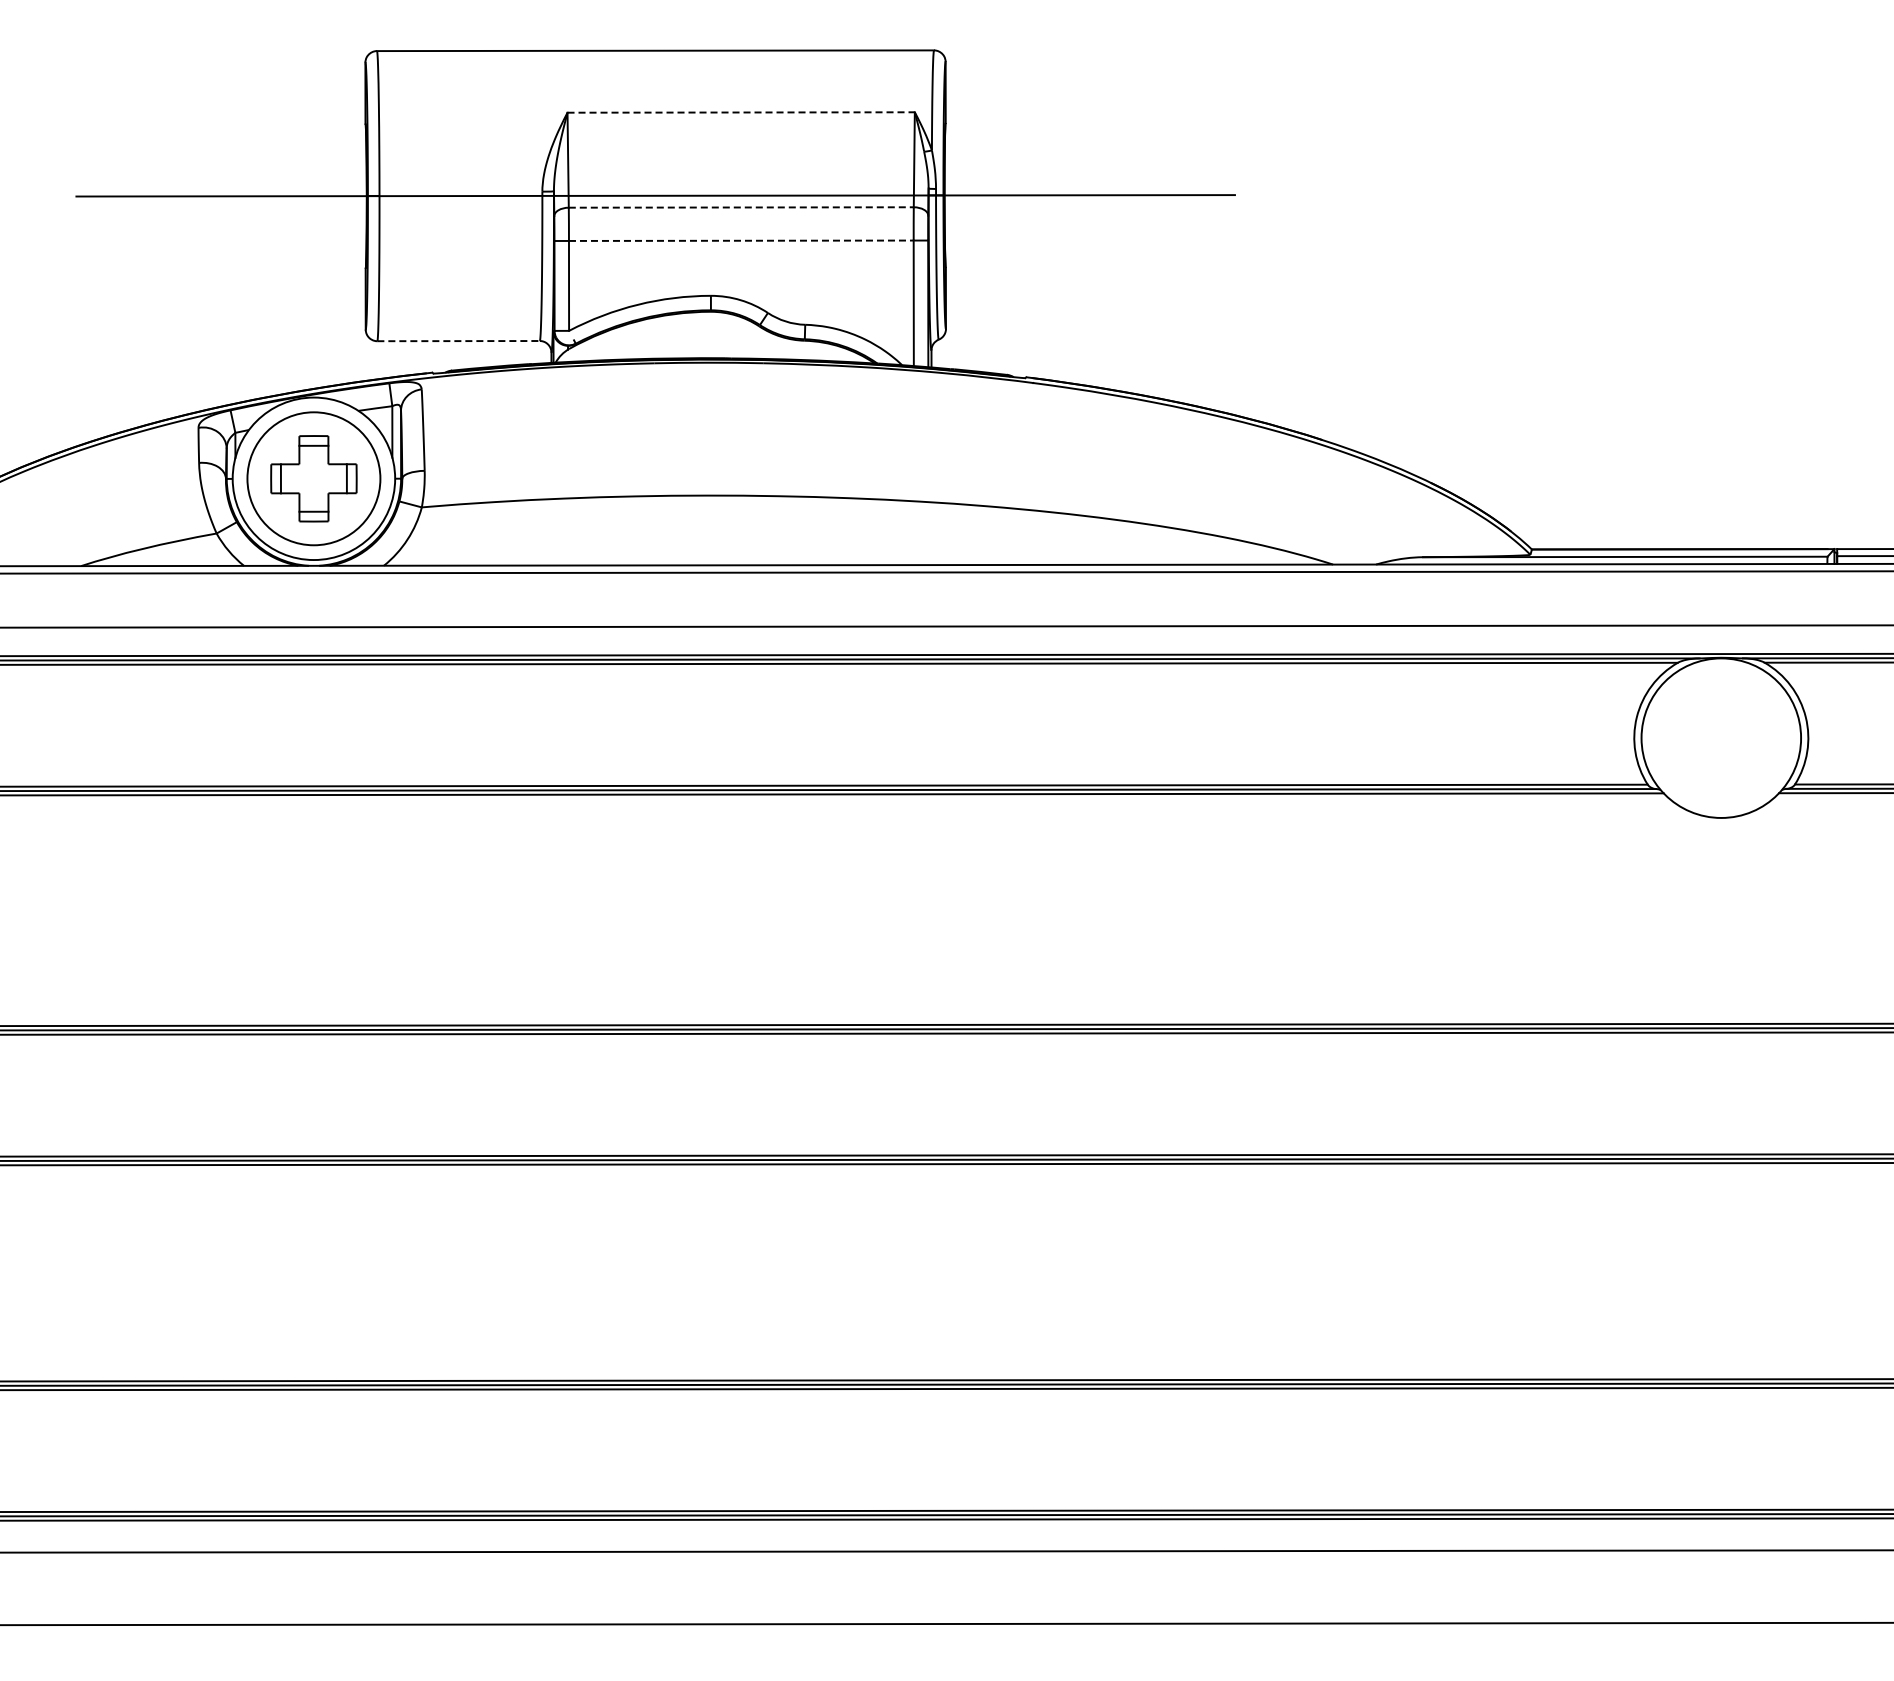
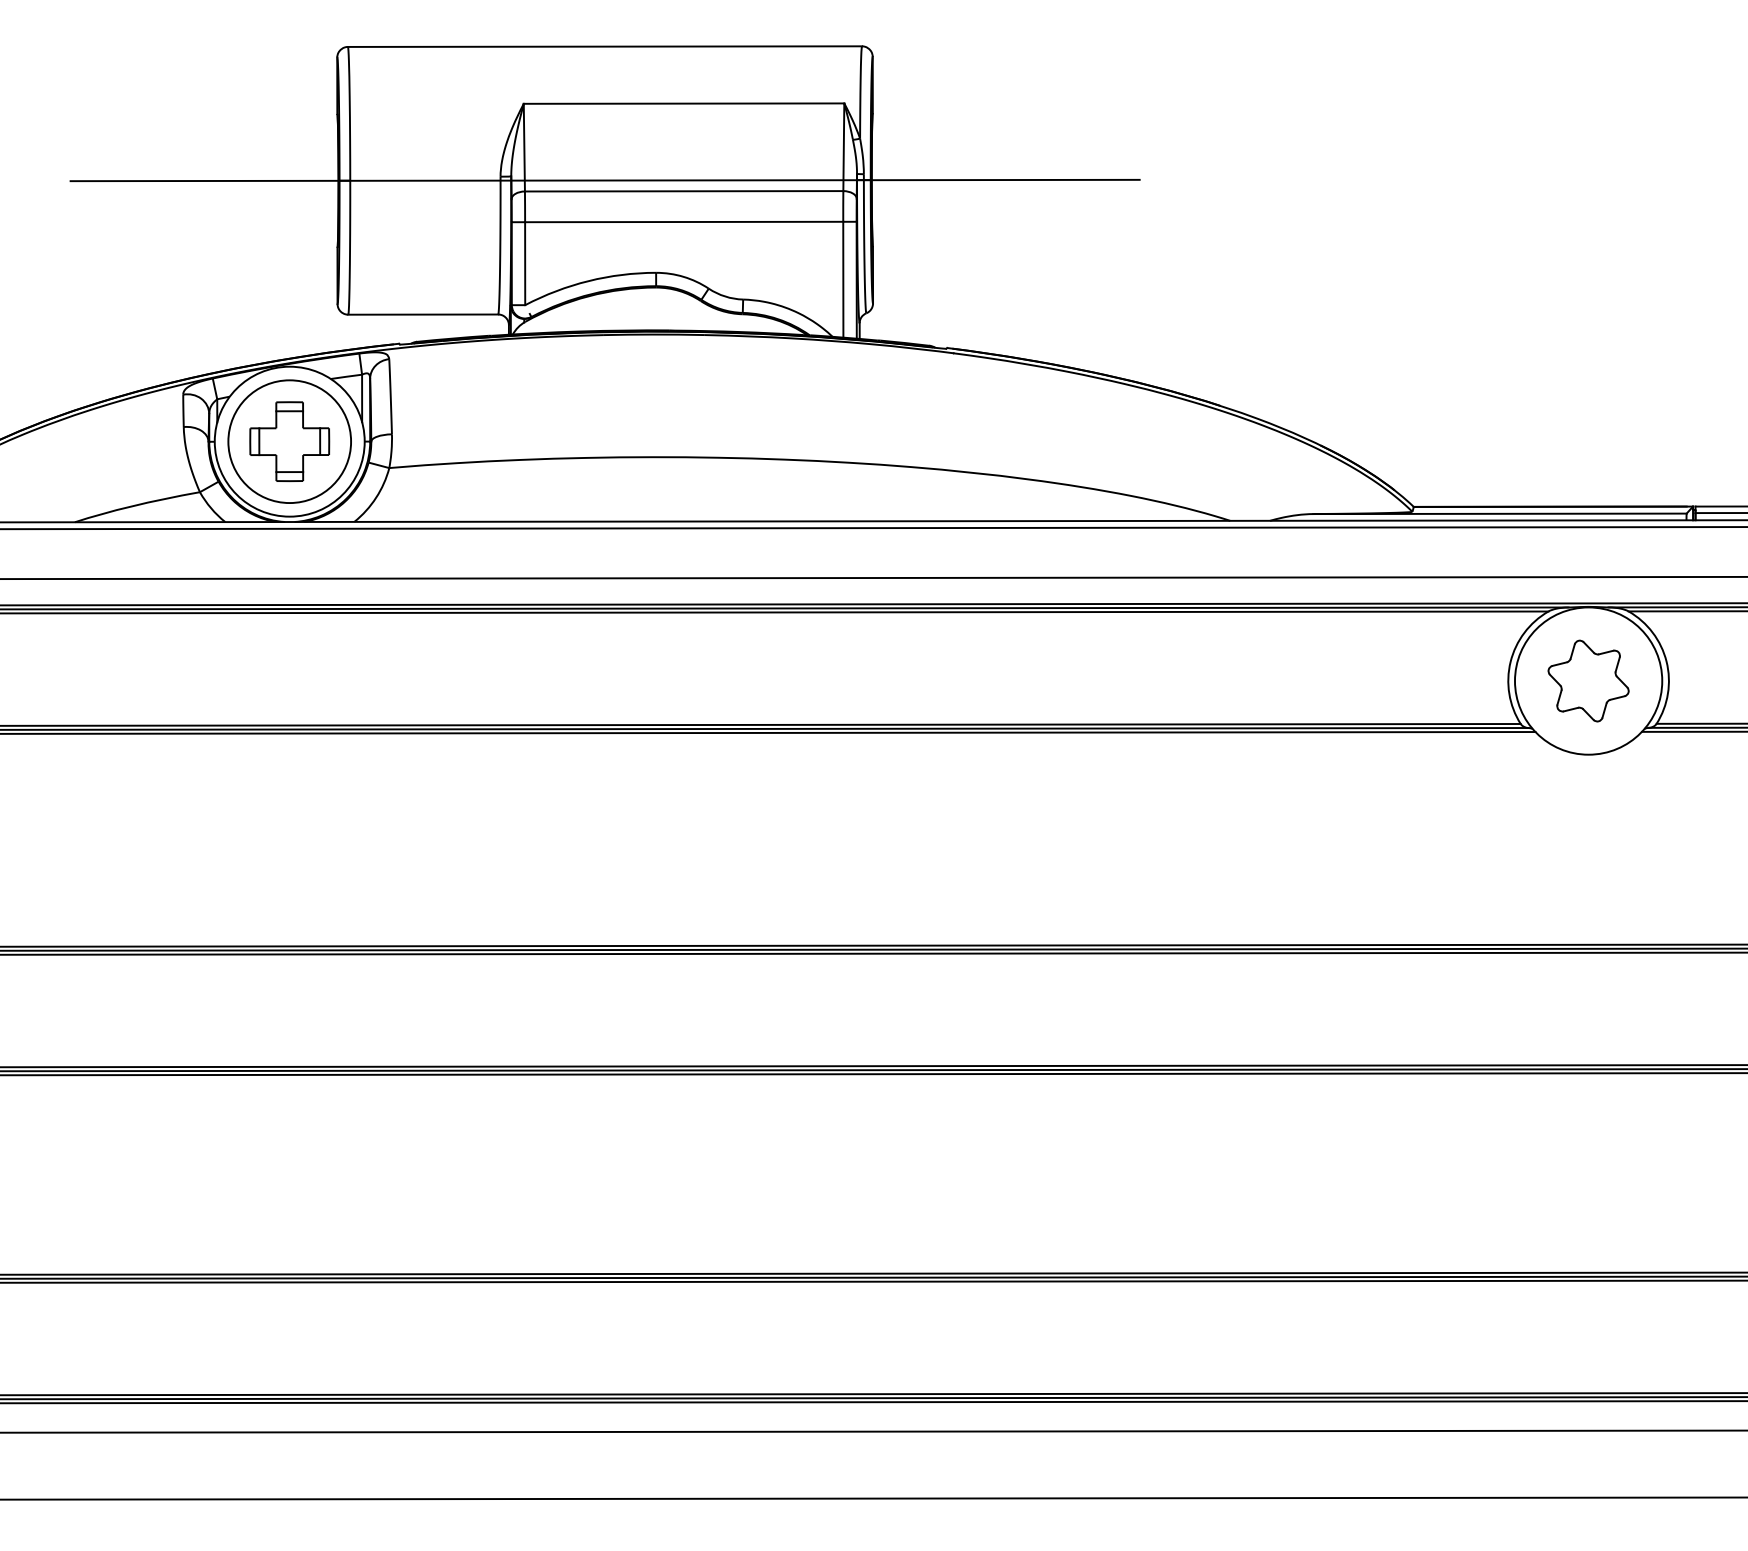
line: (741, 112) -> (684, 103), dashed -> solid
line: (741, 207) -> (684, 191), dashed -> solid
line: (741, 240) -> (684, 221), dashed -> solid
line: (459, 341) -> (424, 314), dashed -> solid
part: (1721, 737) -> (1588, 680), added

